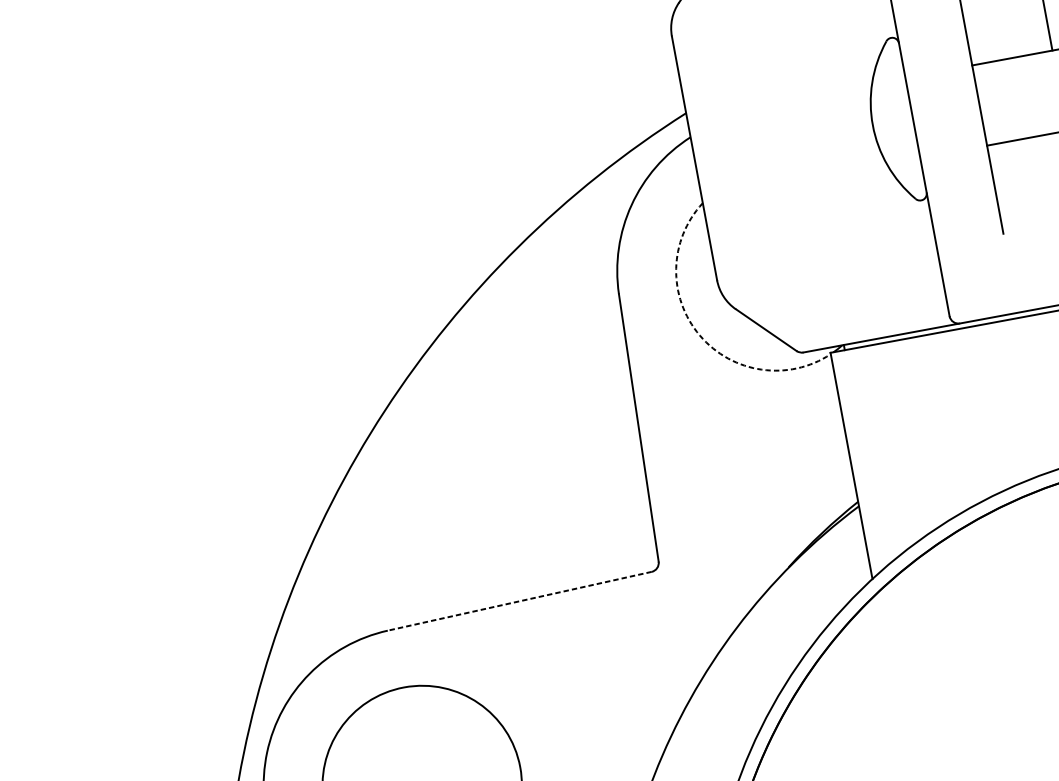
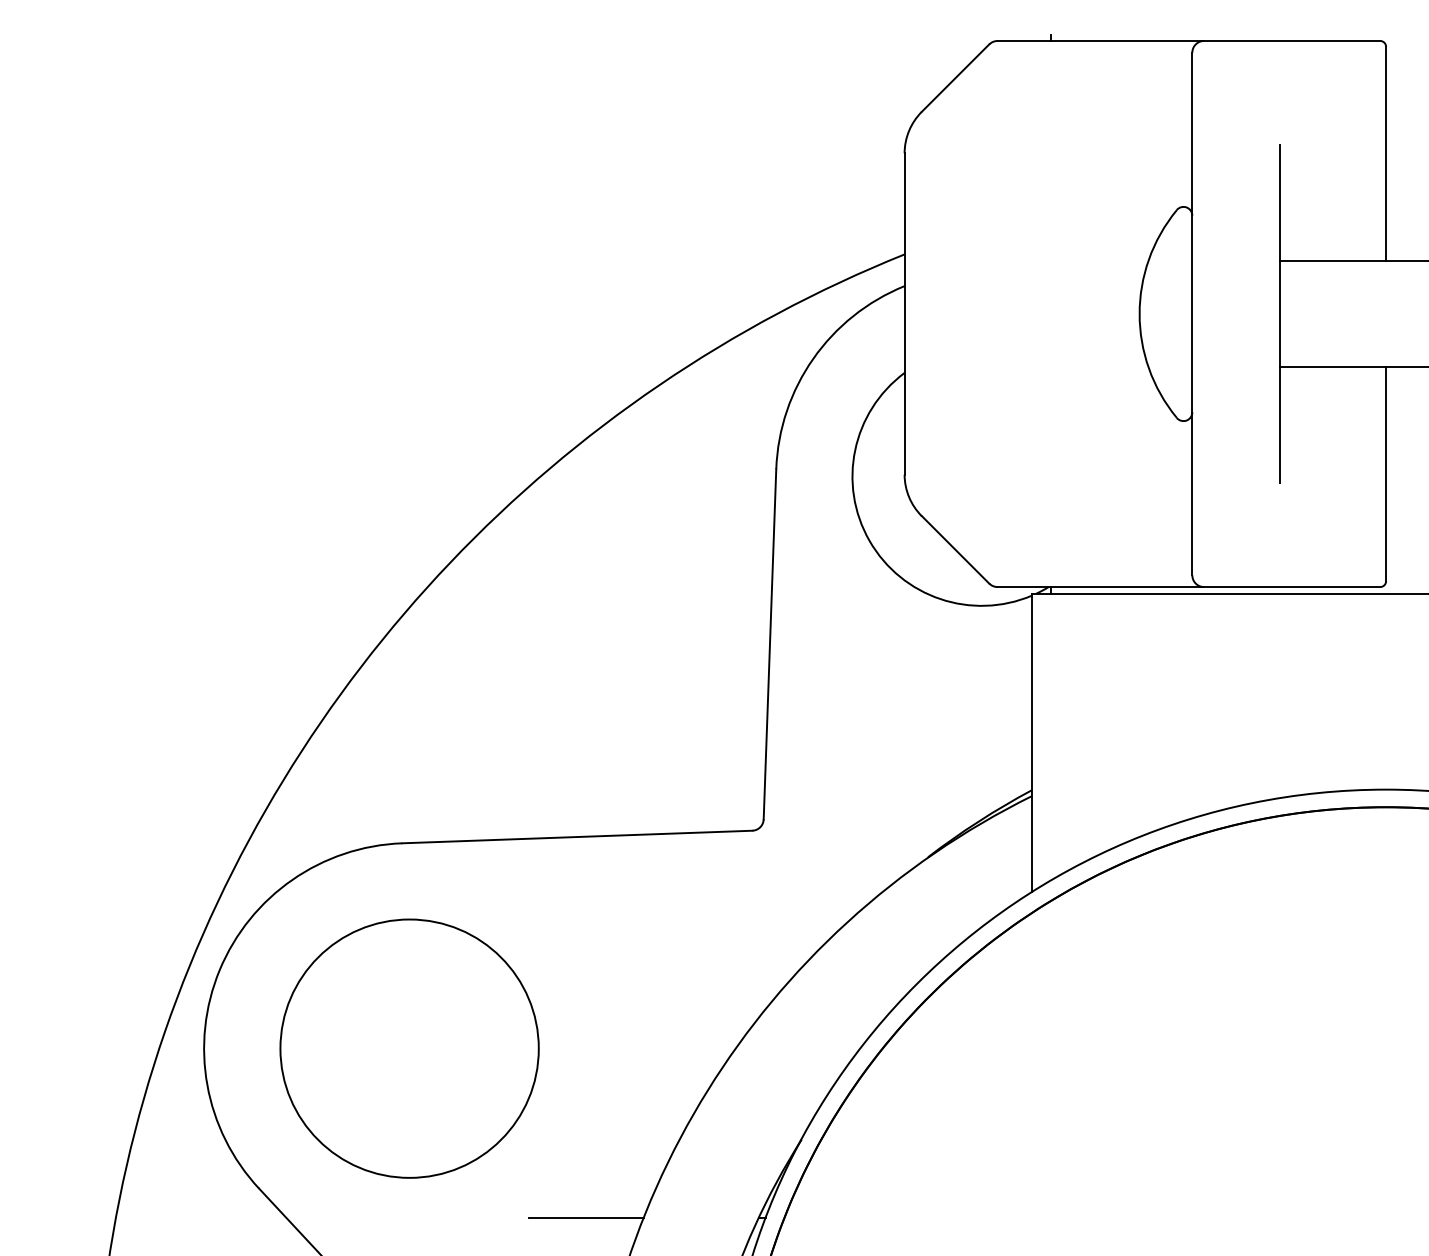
arc: (699, 335) -> (869, 540), dashed -> solid
line: (519, 601) -> (576, 837), dashed -> solid

